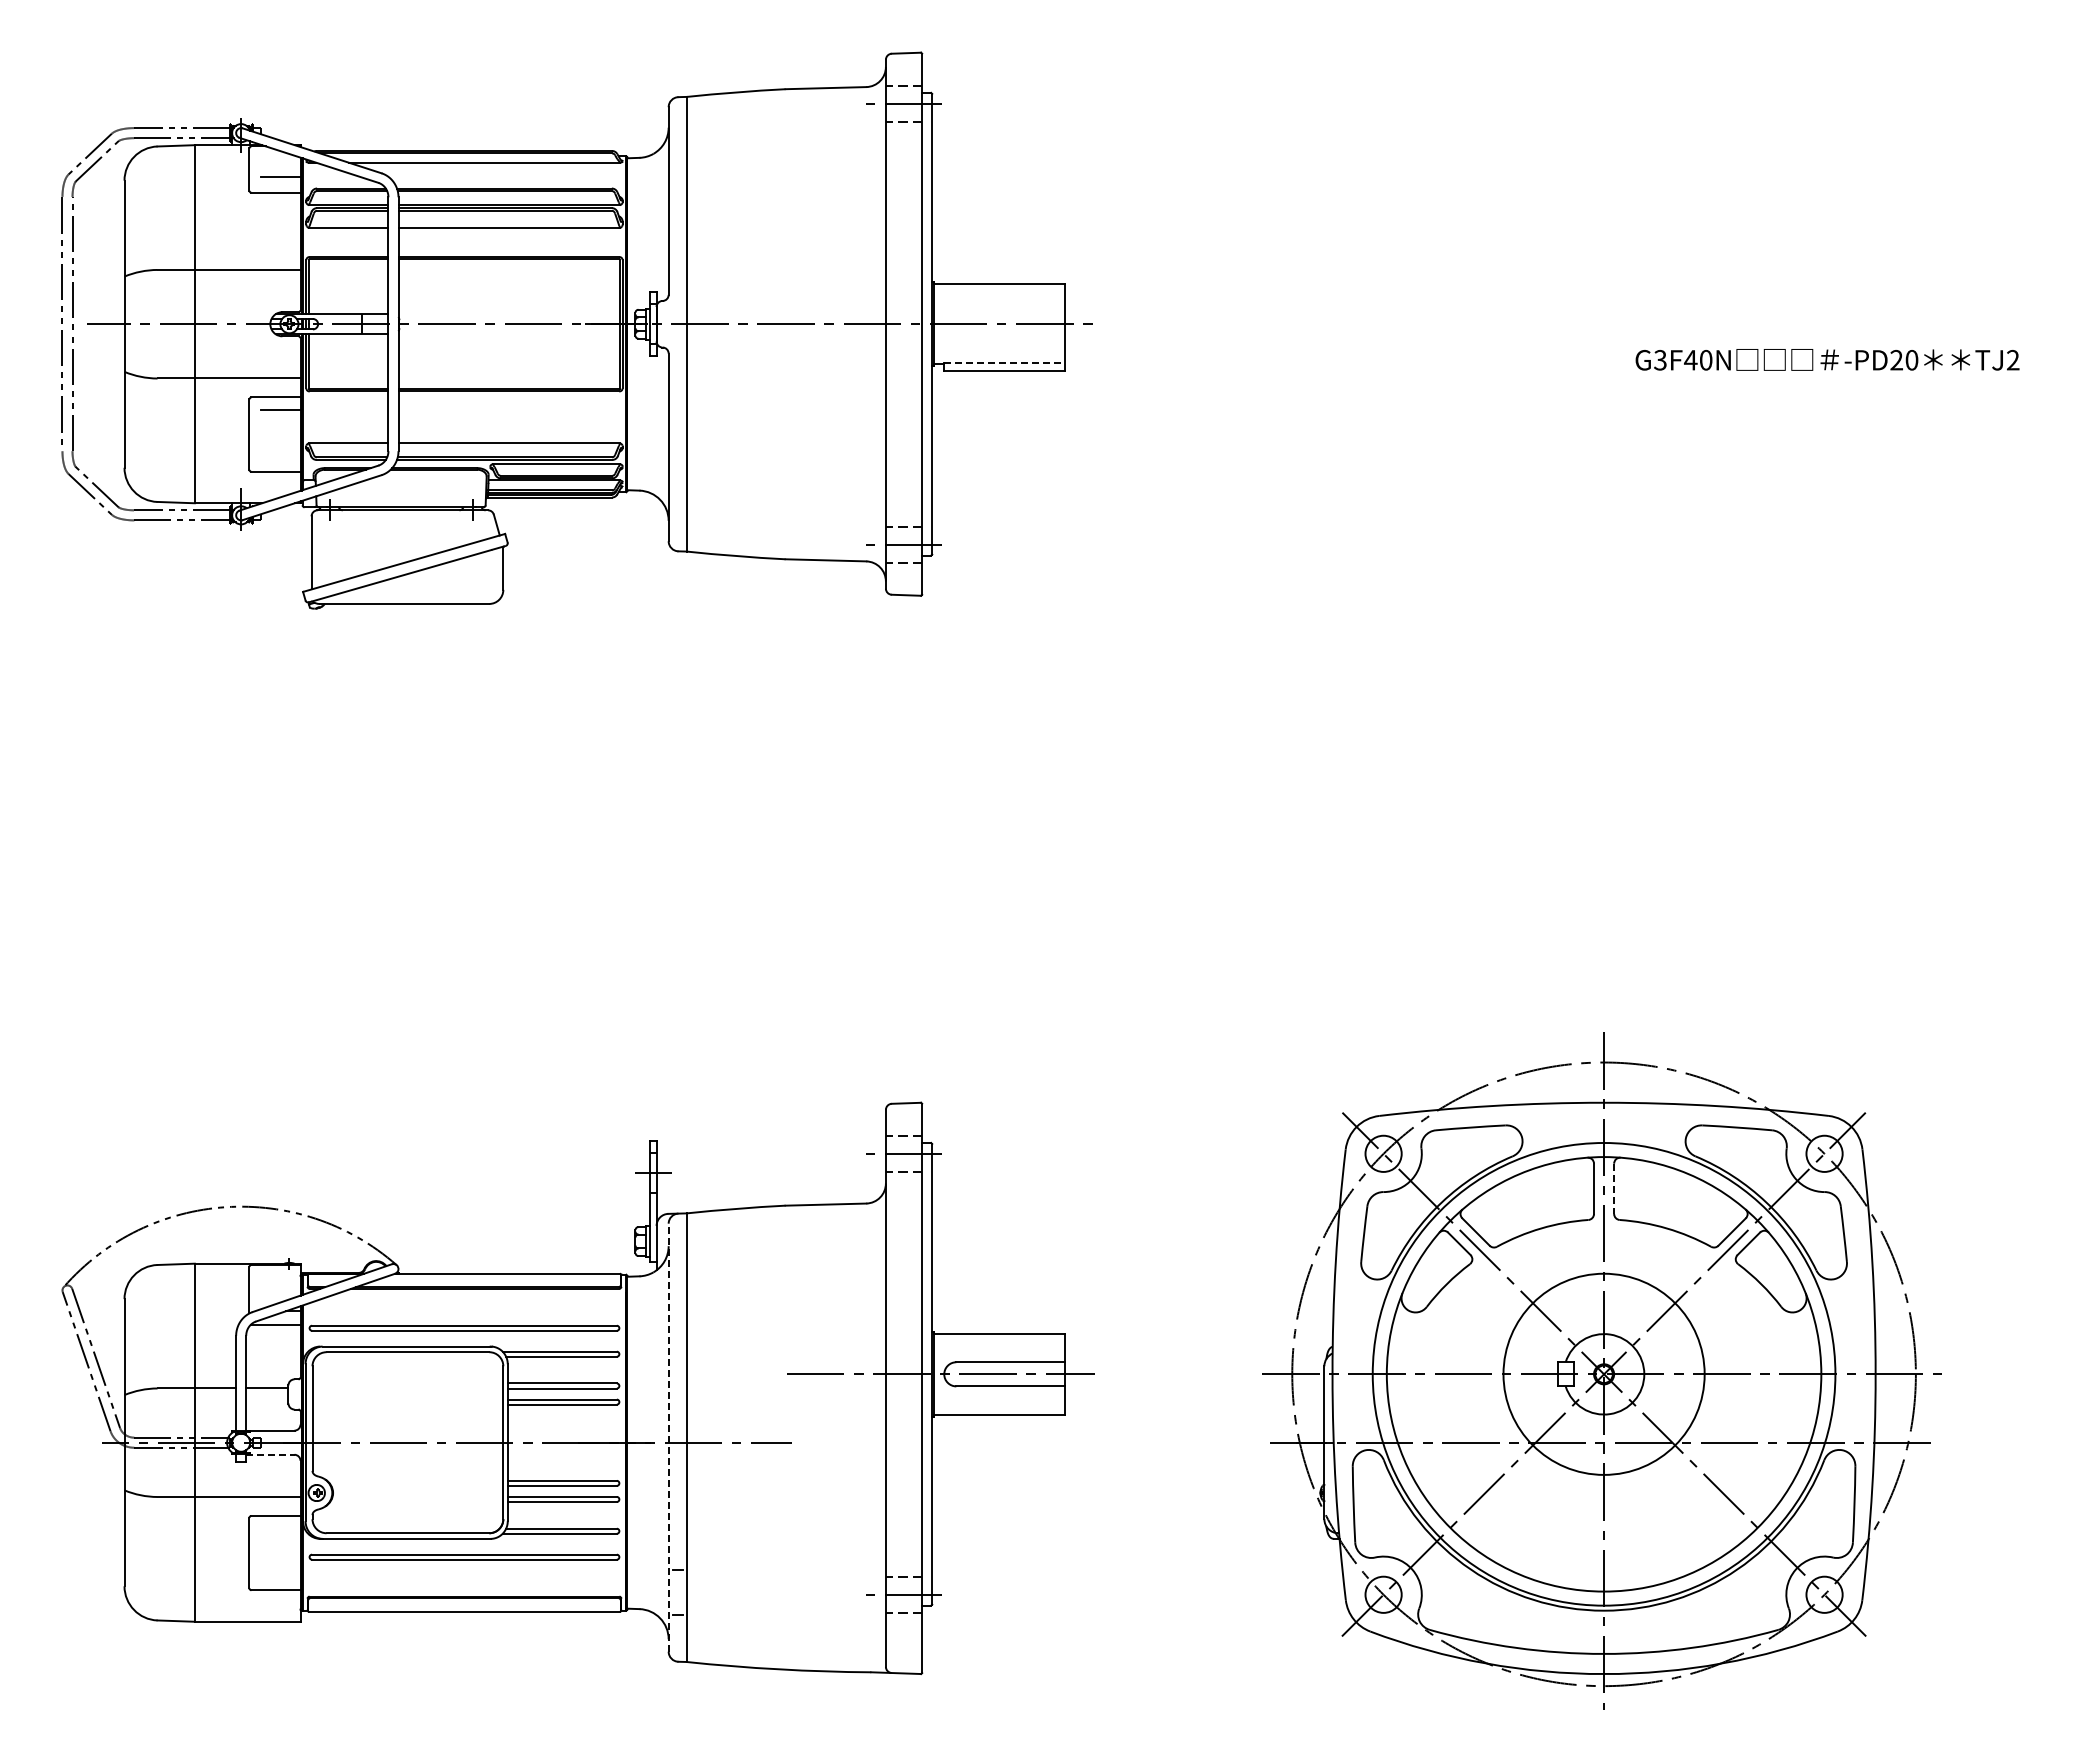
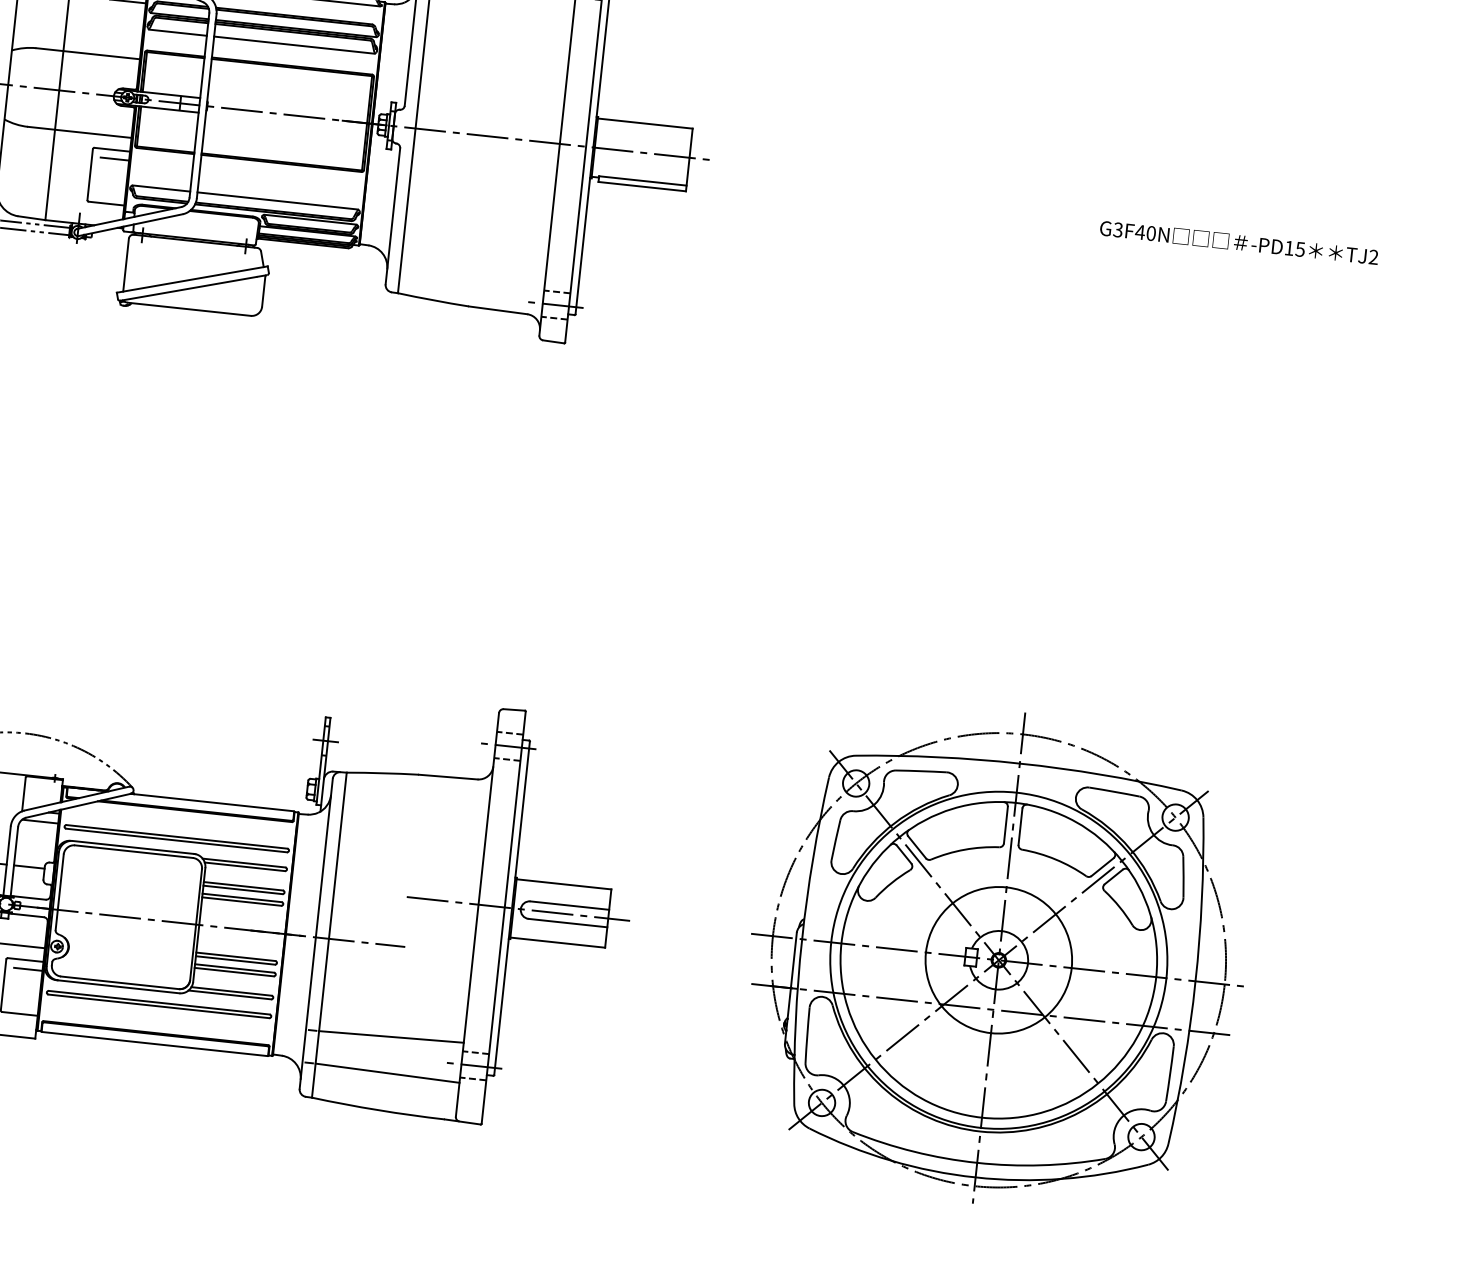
text: (1904, 359) -> (1295, 248), -PD20 -> -PD15
line: (1005, 362) -> (643, 180), dashed -> solid
line: (1614, 1189) -> (1020, 827), dashed -> solid
line: (668, 1437) -> (316, 933), dashed -> solid
line: (270, 1454) -> (26, 915), dashed -> solid
line: (280, 1528) -> (28, 969), added
line: (785, 1567) -> (390, 1036), added
line: (785, 1617) -> (386, 1073), added

